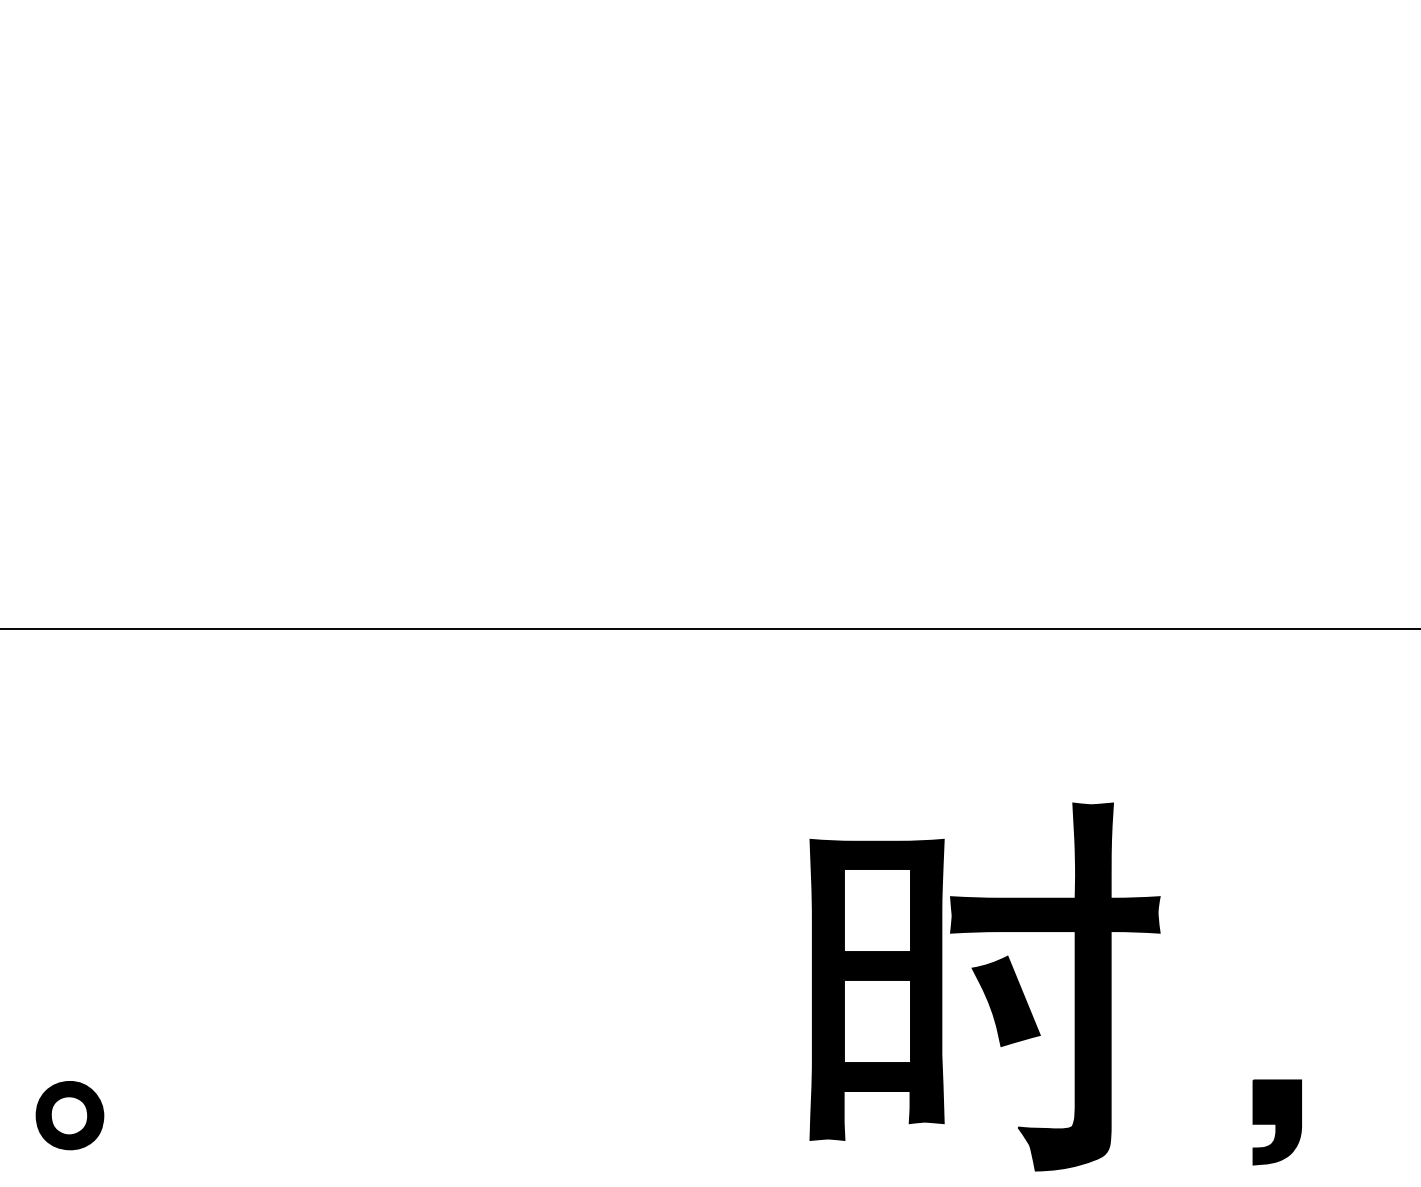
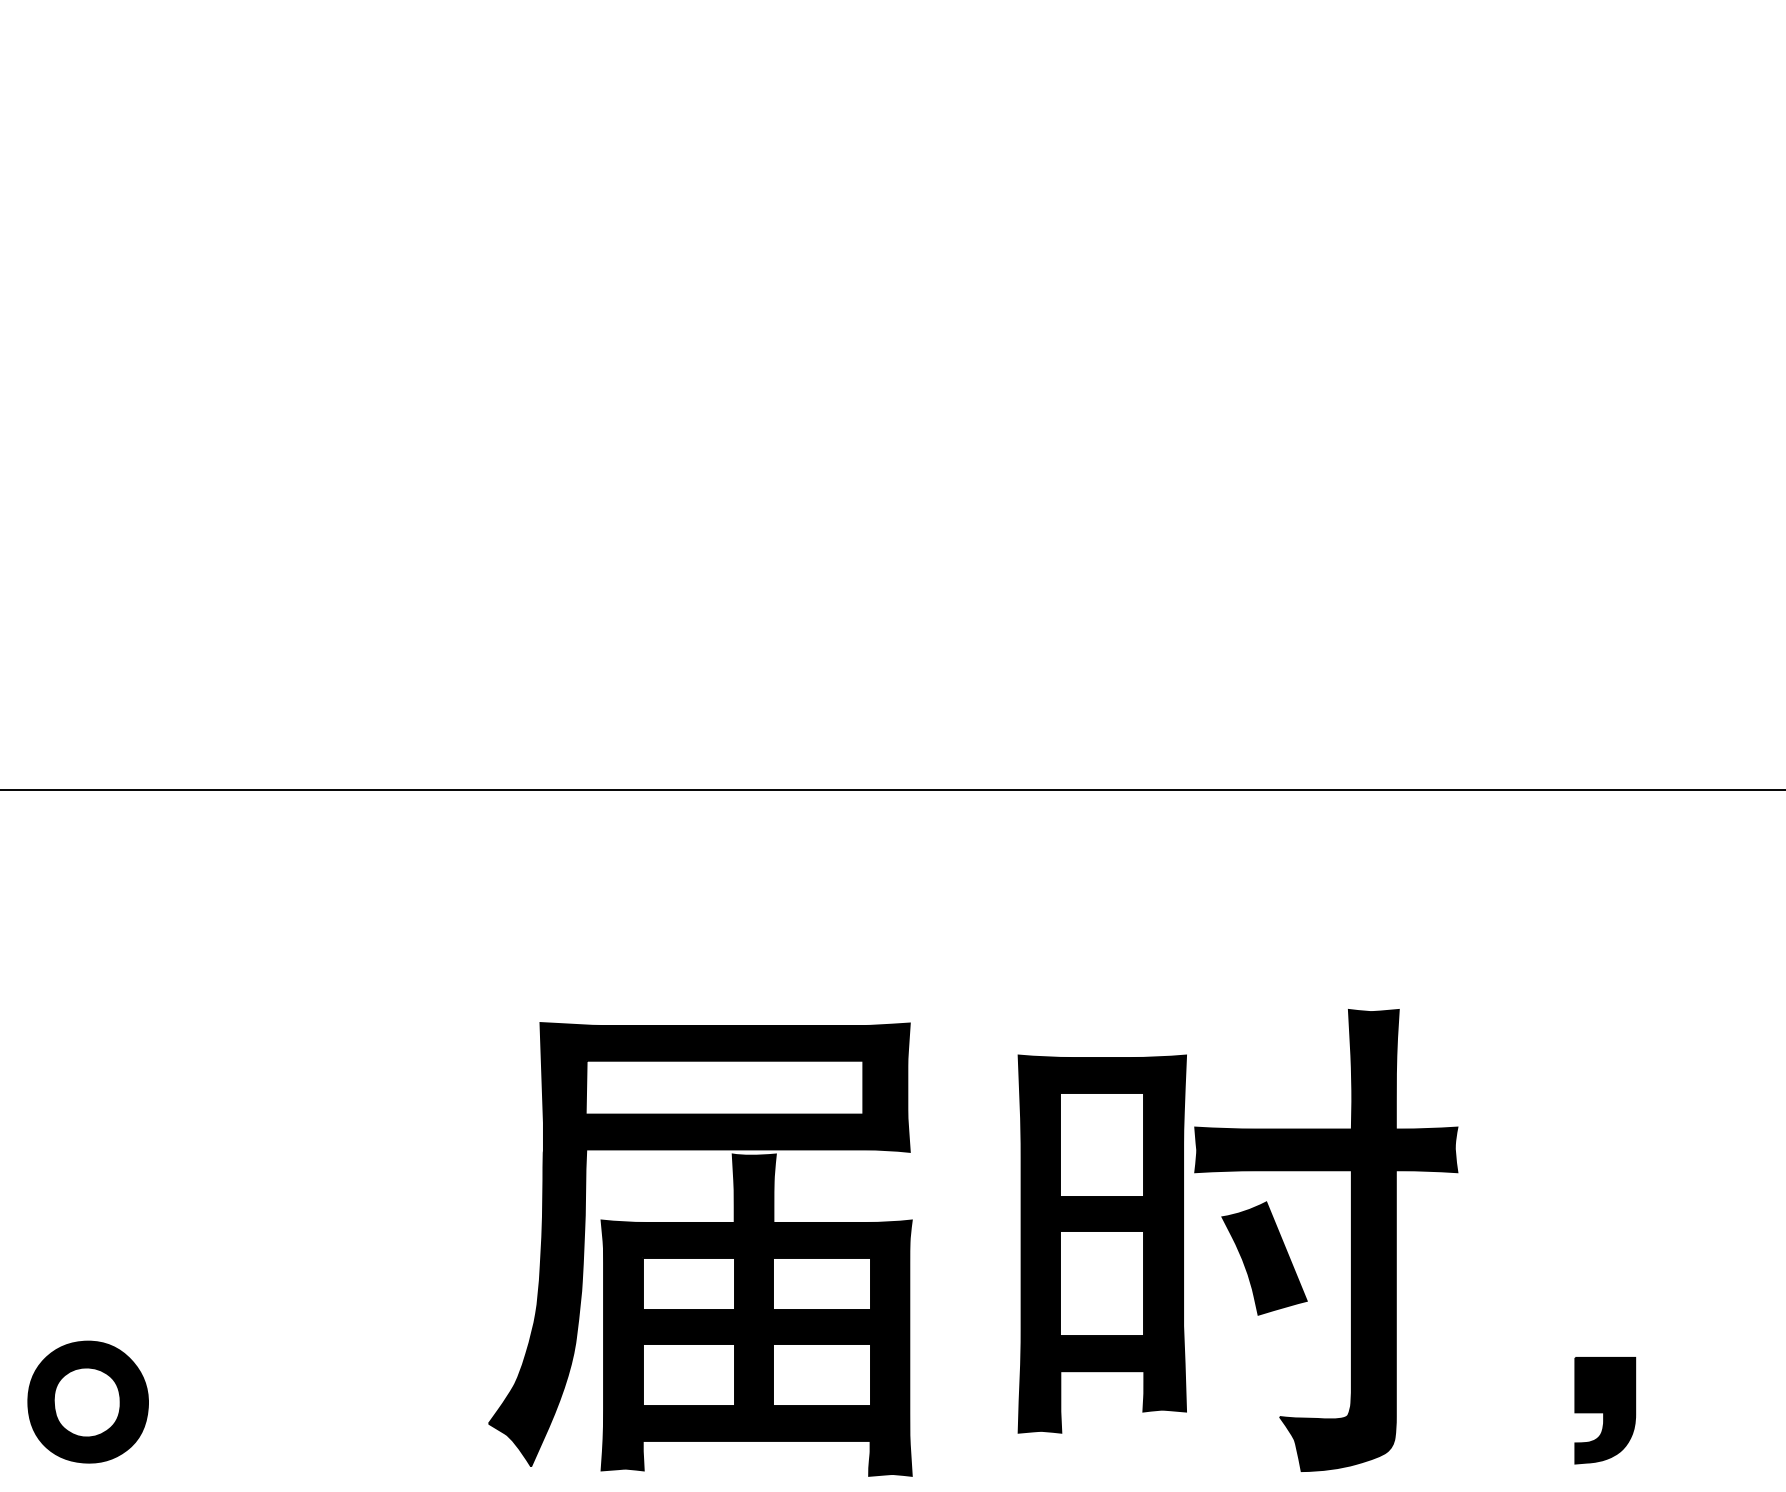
part: (557, 994) -> (700, 1249), added
part: (69, 1115) -> (87, 1401), size x1.43

